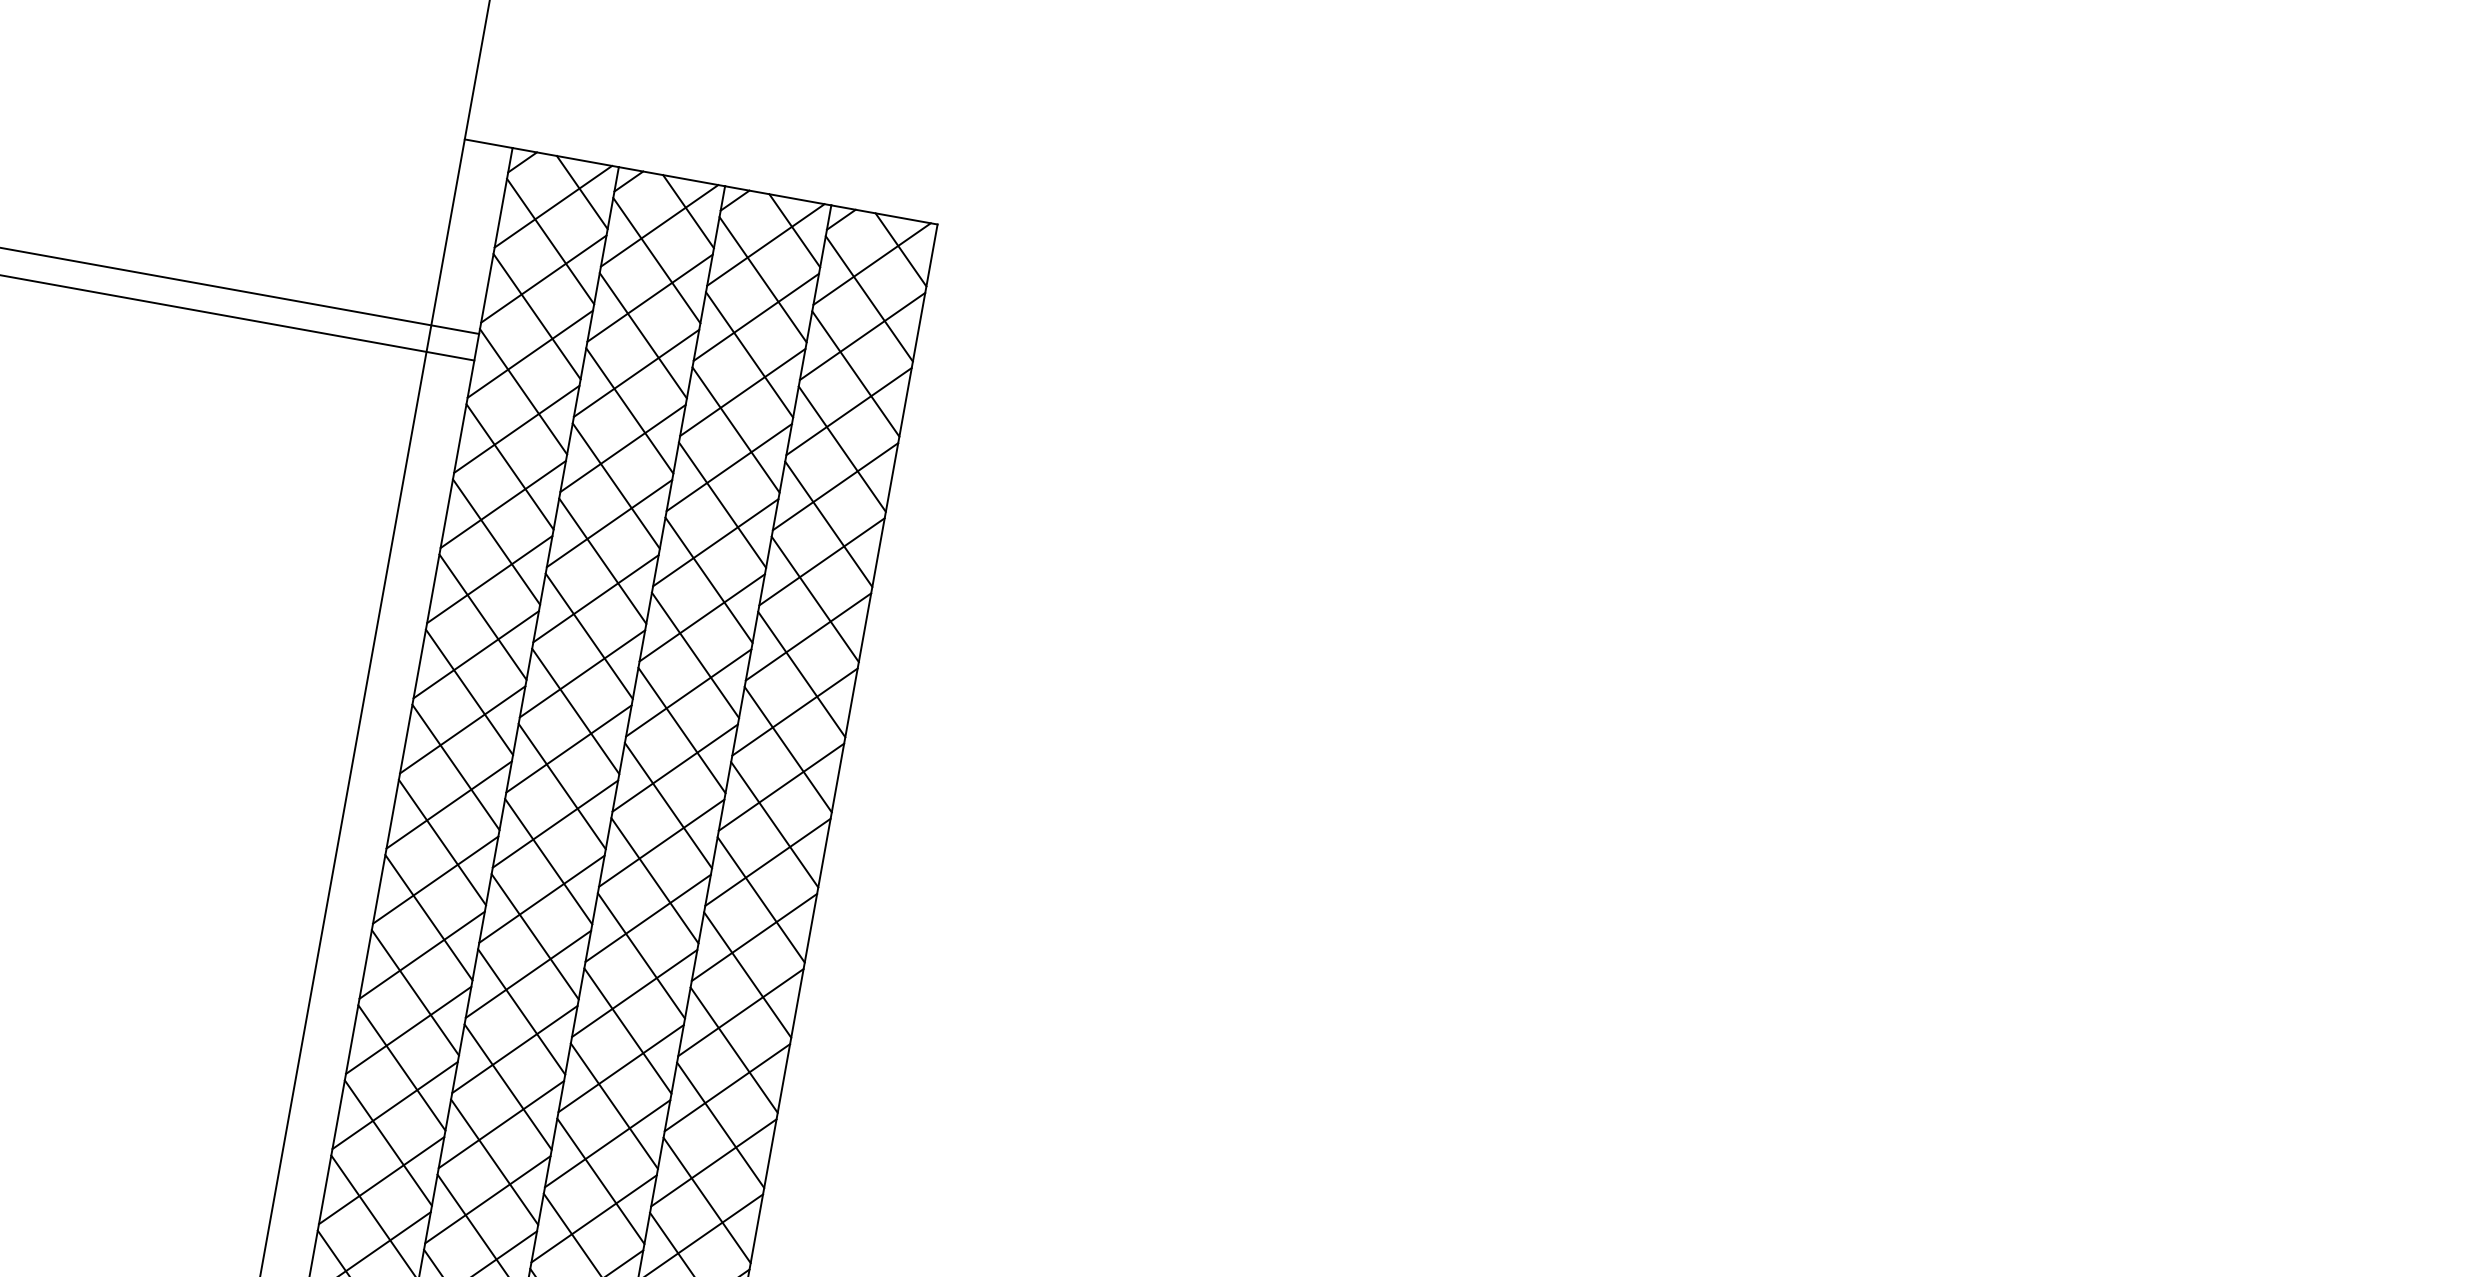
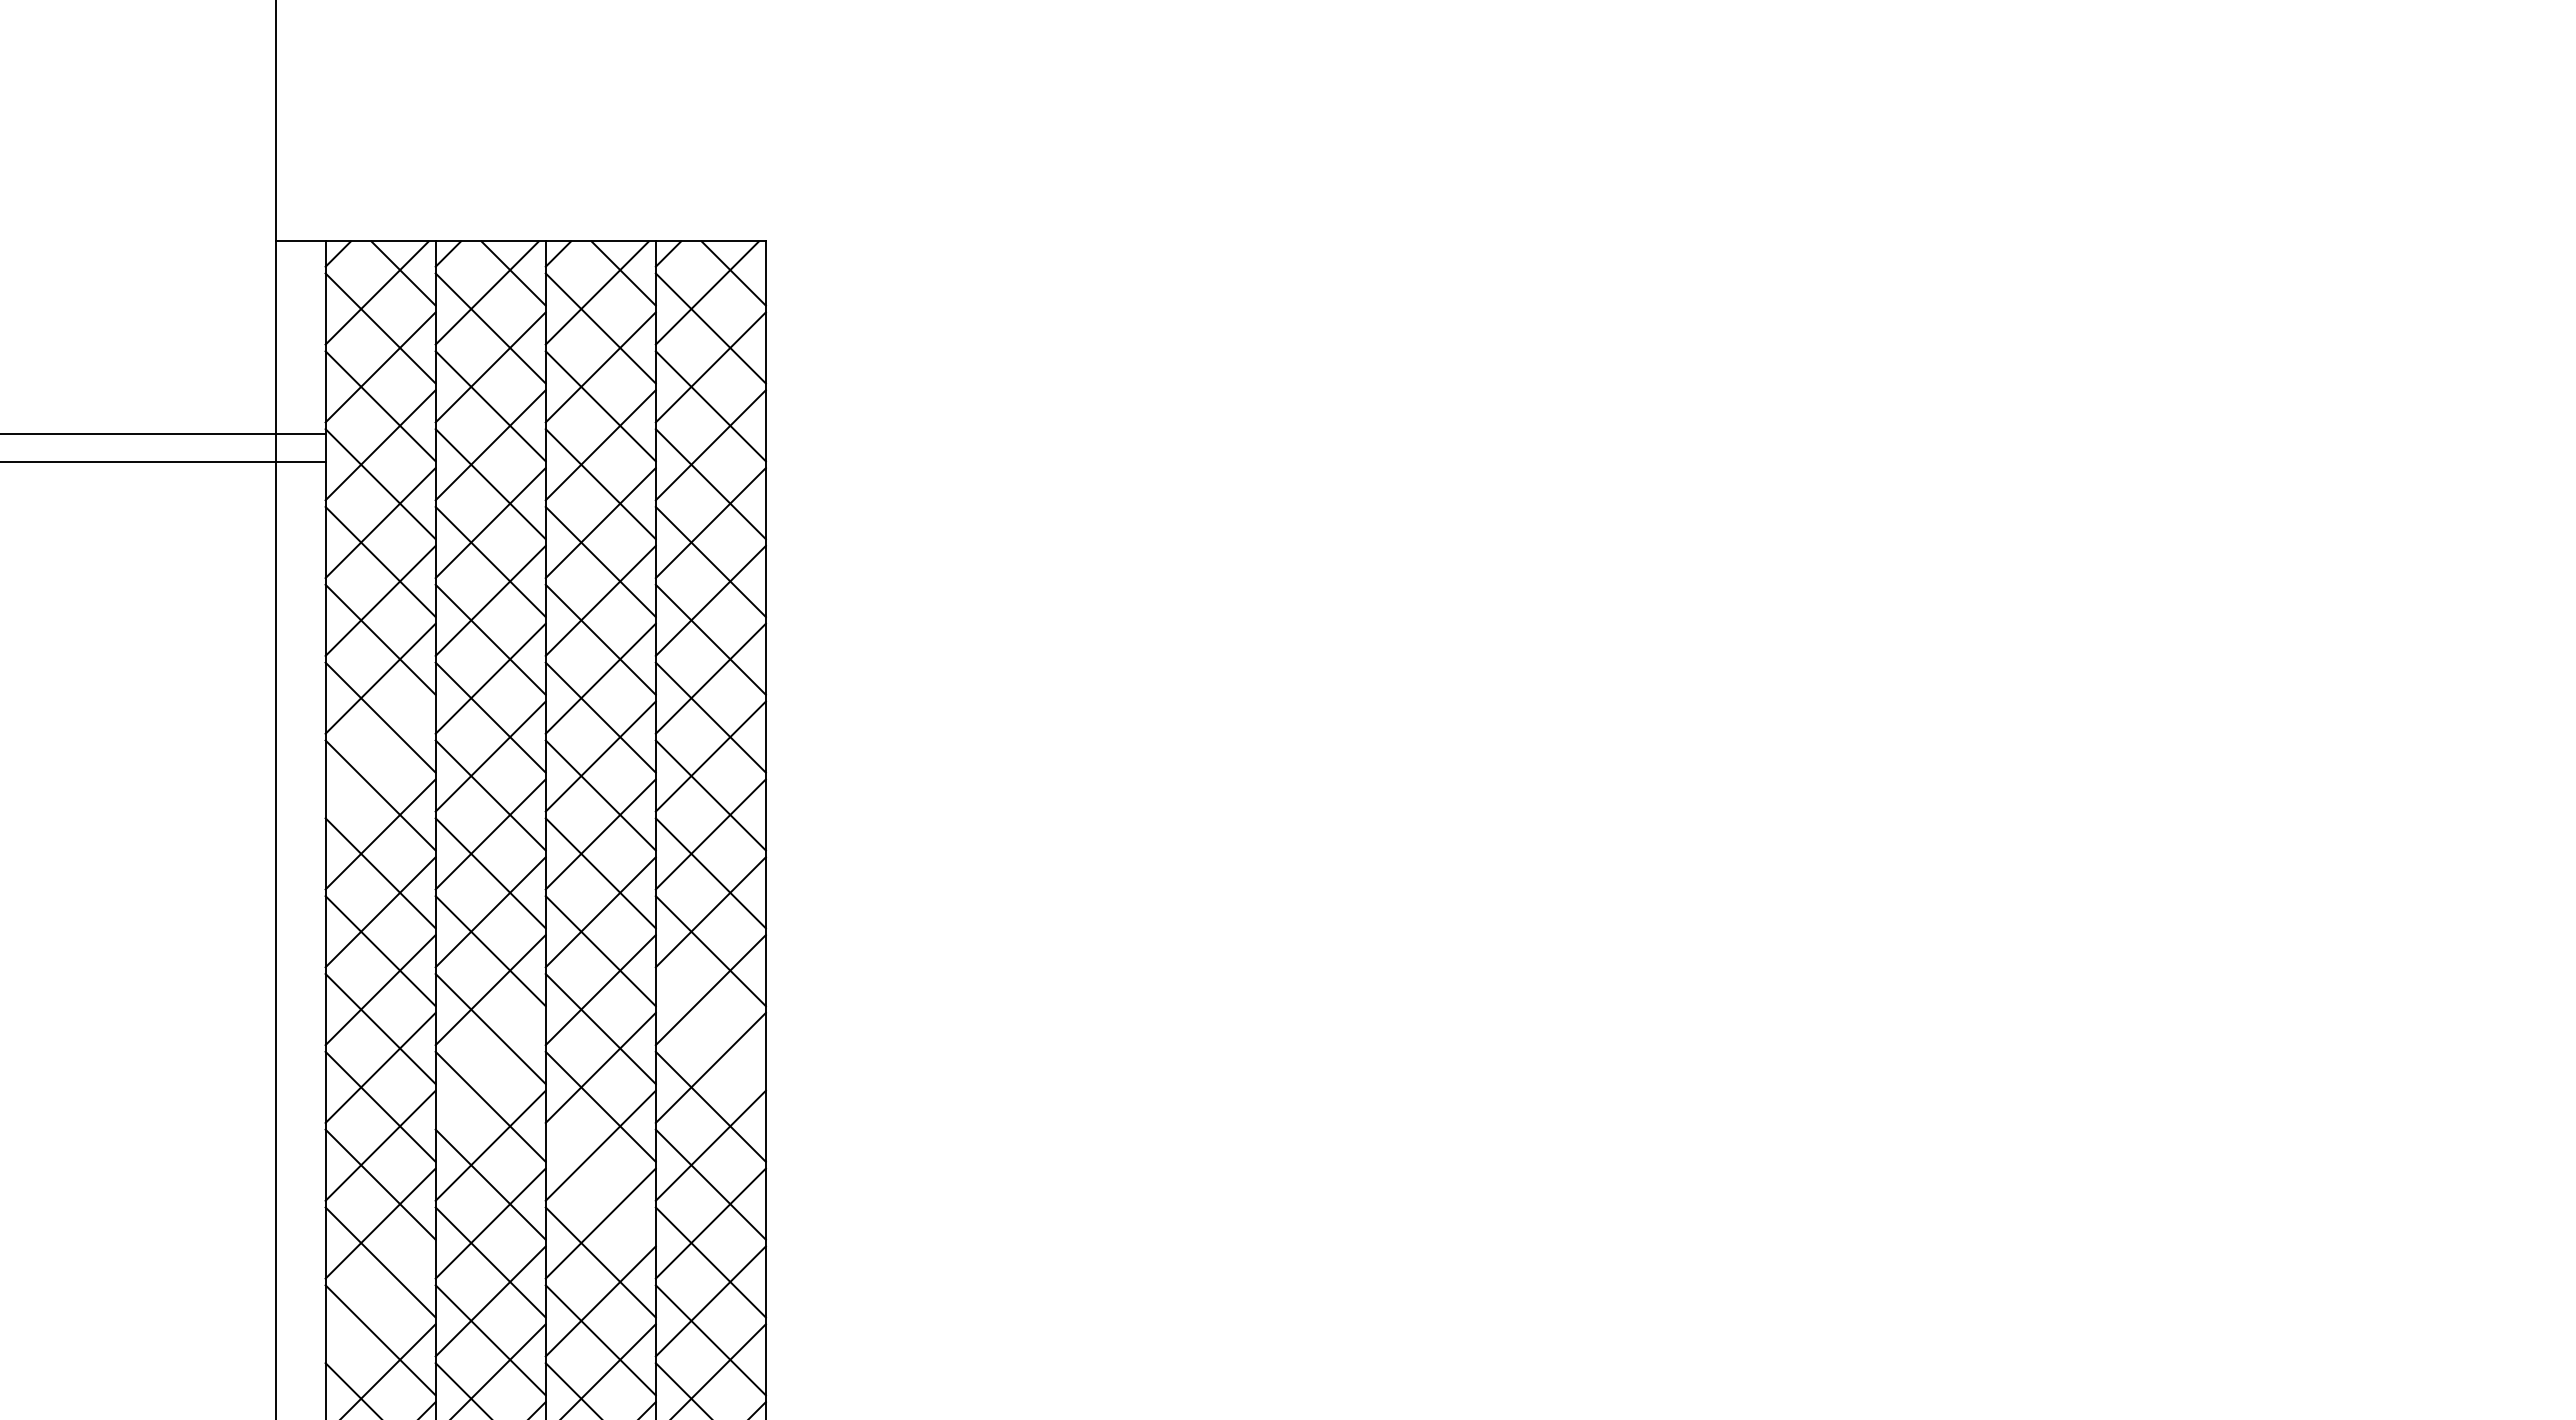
line: (476, 654) -> (380, 756), removed
line: (528, 973) -> (490, 1067), removed
line: (747, 974) -> (710, 1028), removed
line: (614, 1105) -> (600, 1184), removed
line: (381, 1180) -> (380, 1301), removed

